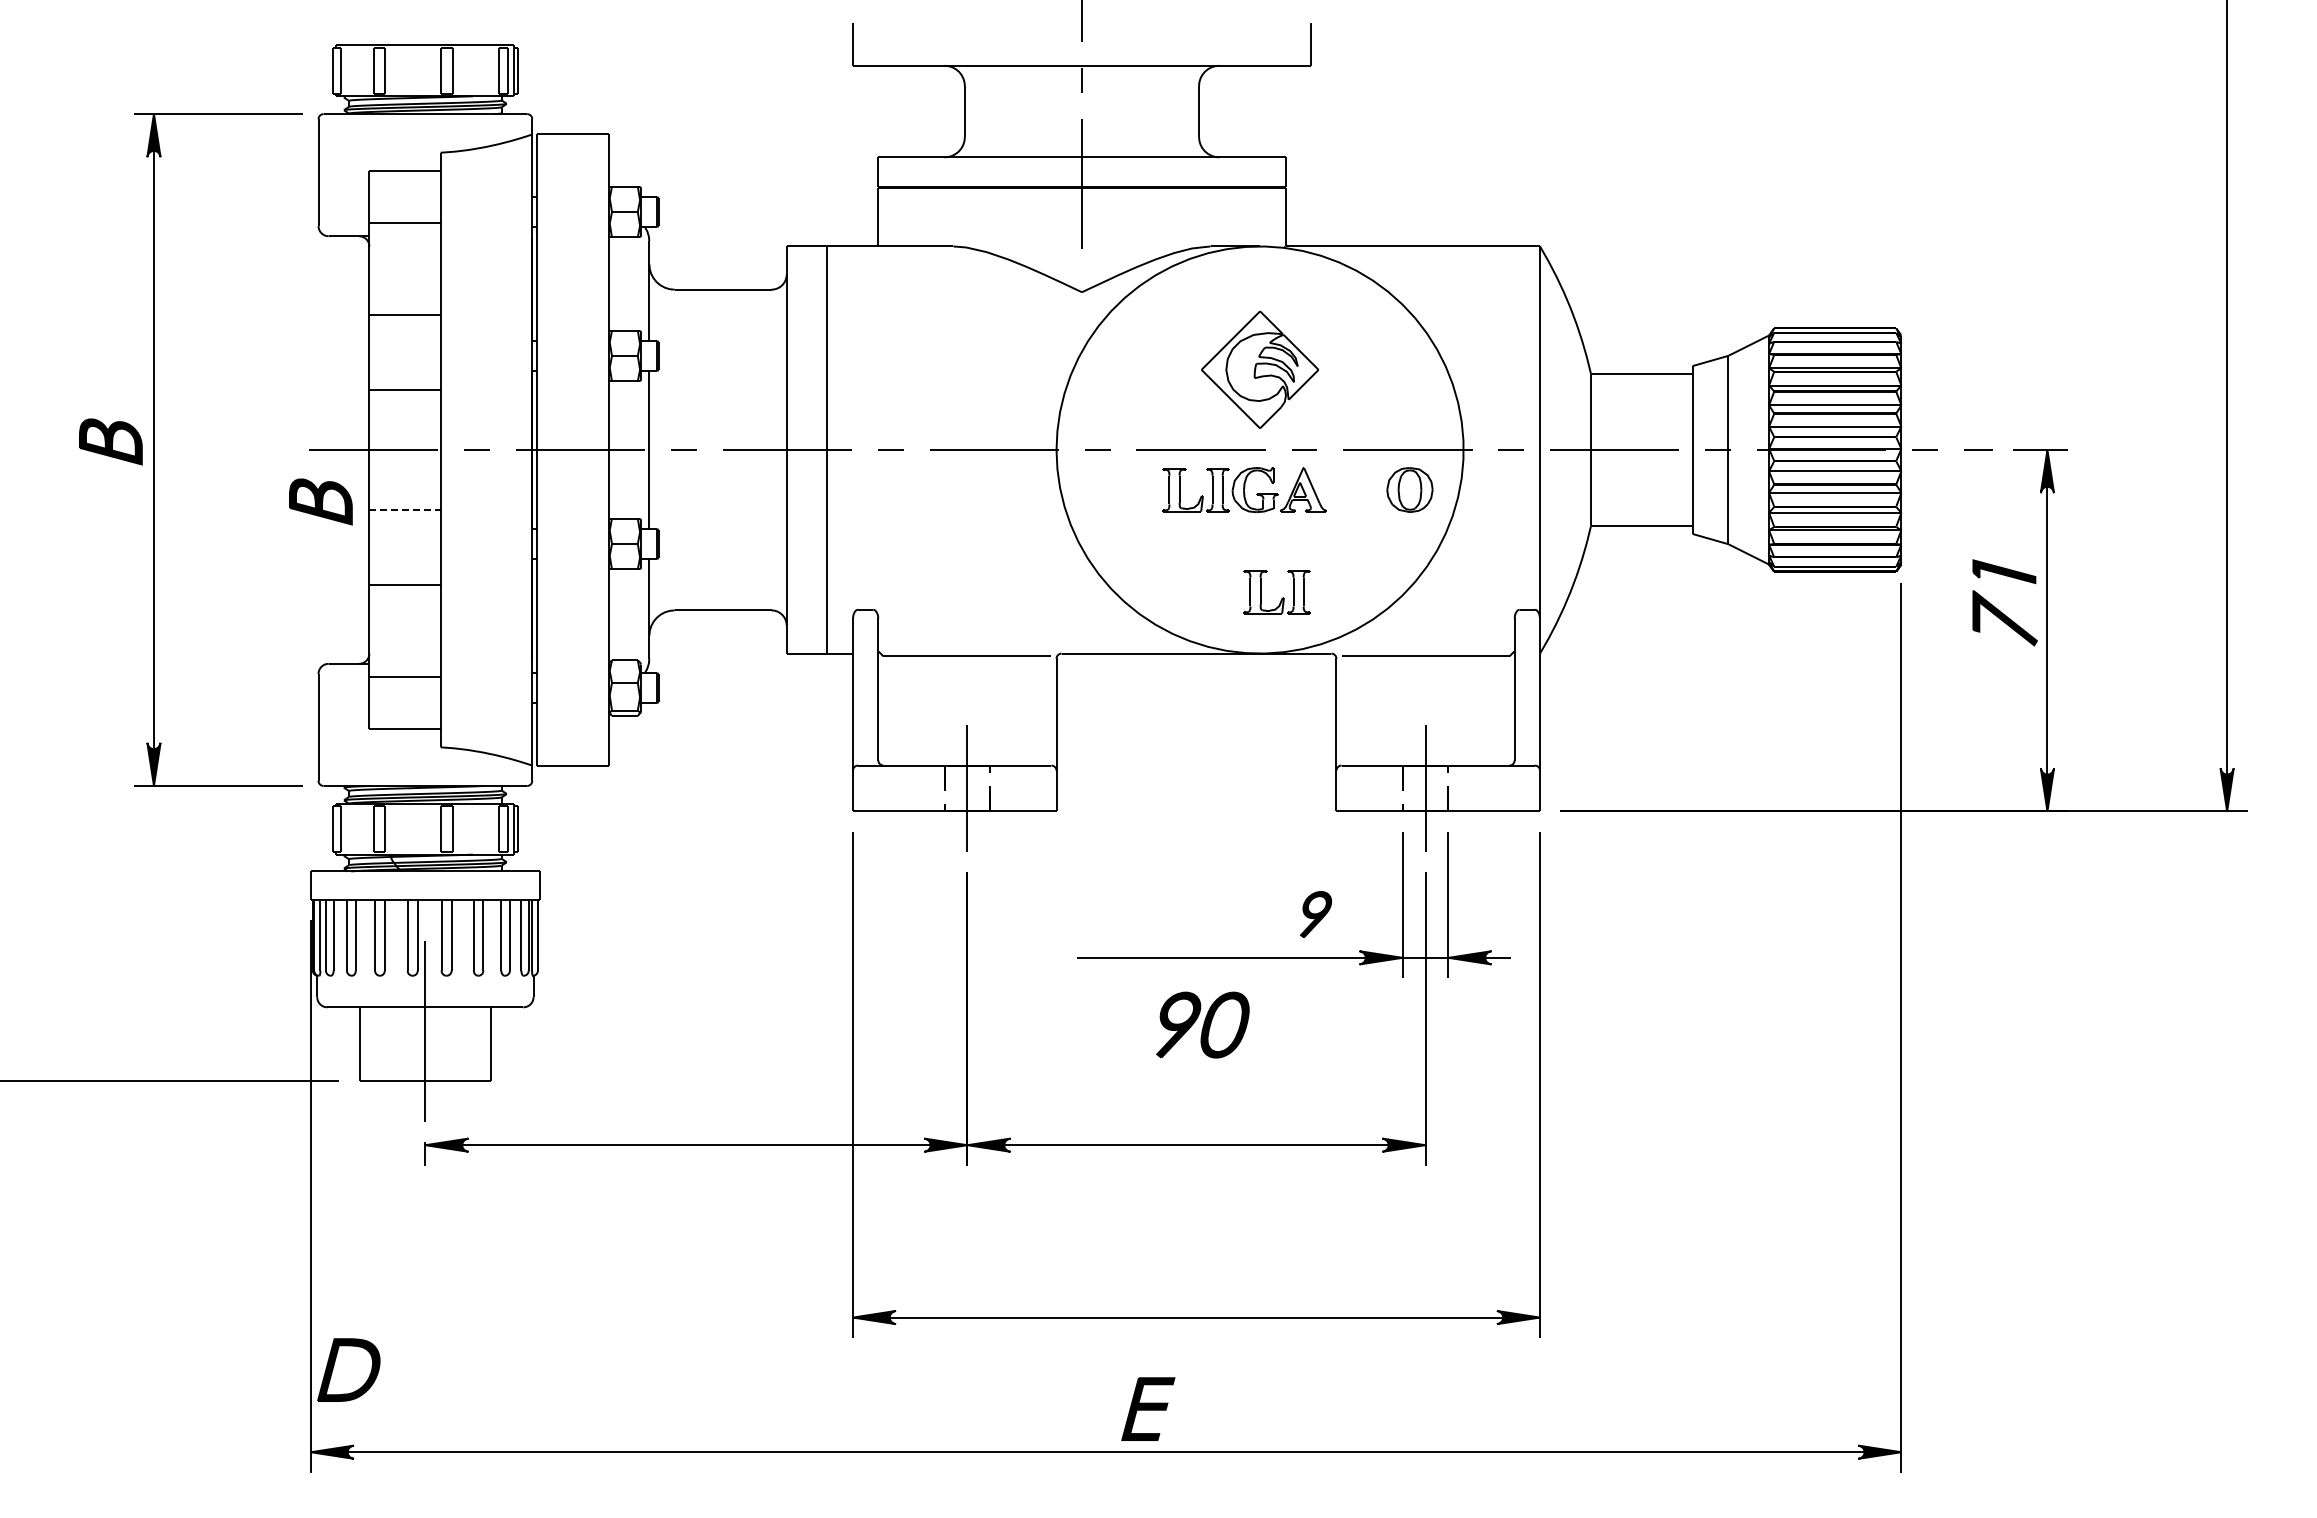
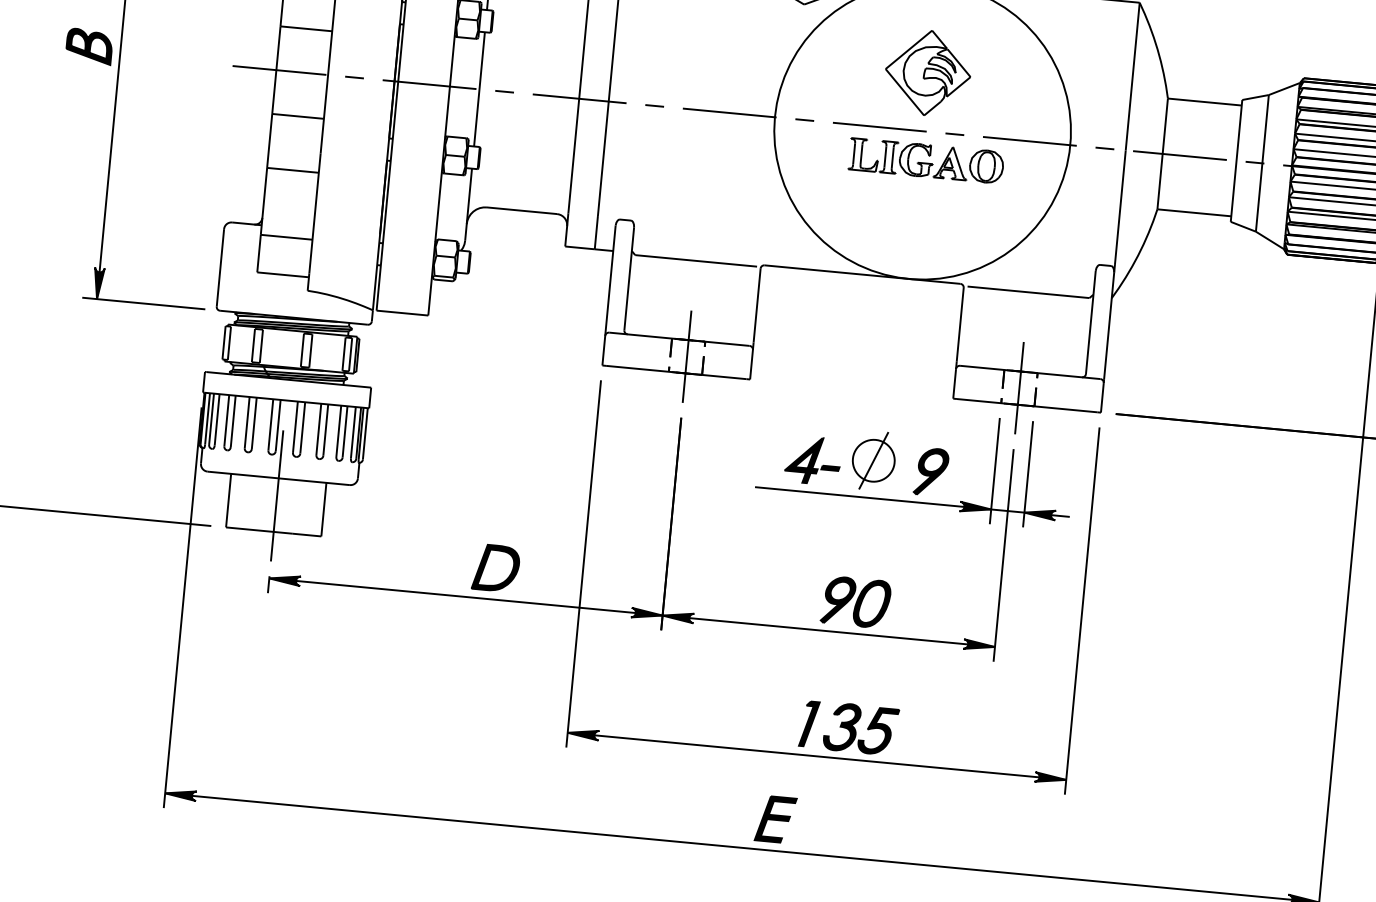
part: (1409, 489) -> (986, 166), moved
part: (320, 501) -> (237, 104), removed
line: (405, 510) -> (298, 116), dashed -> solid
part: (1281, 598) -> (927, 240), removed
part: (1235, 906) -> (873, 460), added
part: (1152, 913) -> (812, 460), added
part: (1315, 914) -> (930, 472), size x1.43
part: (1202, 1024) -> (855, 601), moved
part: (1236, 1274) -> (848, 727), added
part: (348, 1369) -> (495, 567), moved

